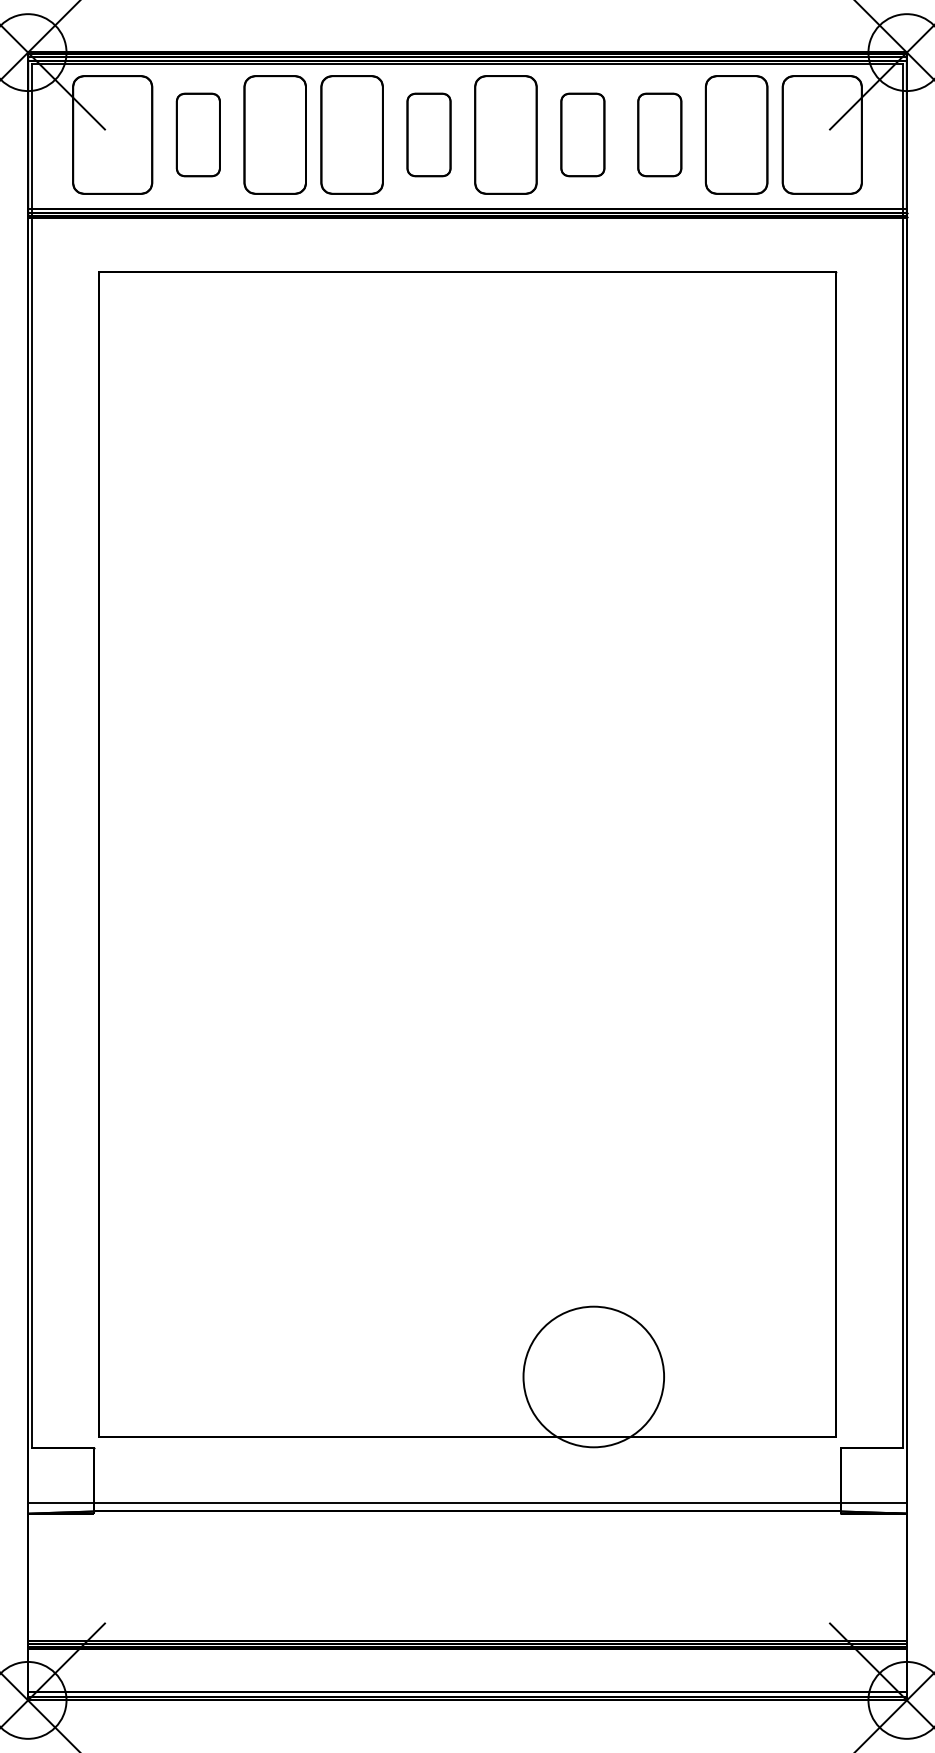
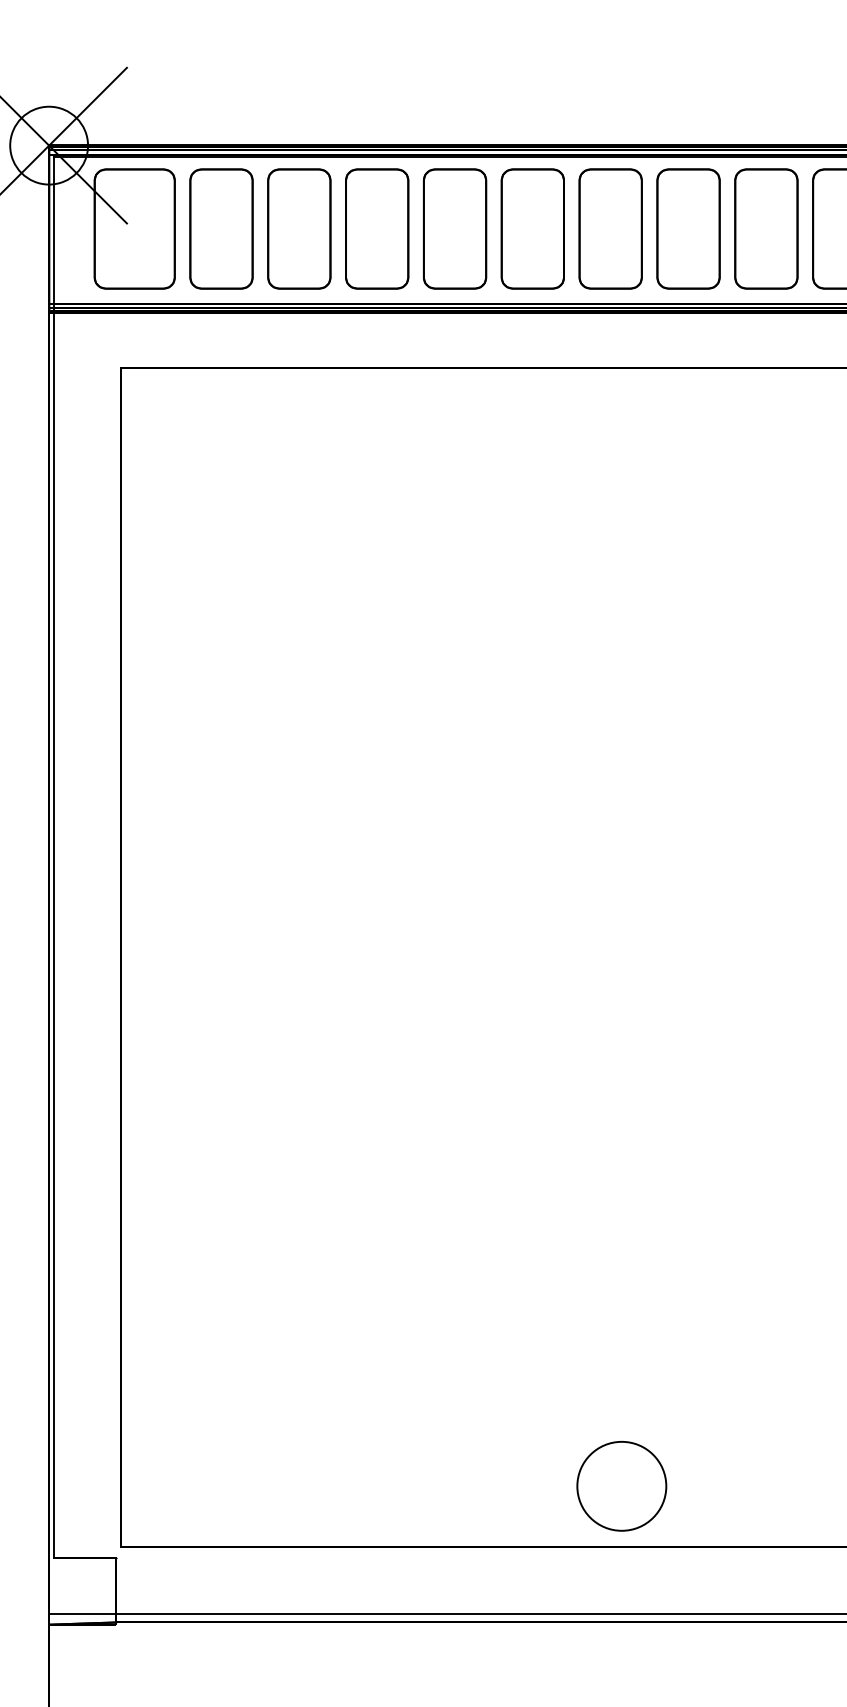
part: (198, 134) -> (221, 228), size x1.43
part: (428, 134) -> (454, 228), size x1.43
part: (582, 134) -> (610, 228), size x1.43
part: (659, 134) -> (688, 228), size x1.43
circle: (593, 1376) -> (621, 1485), size x0.62

